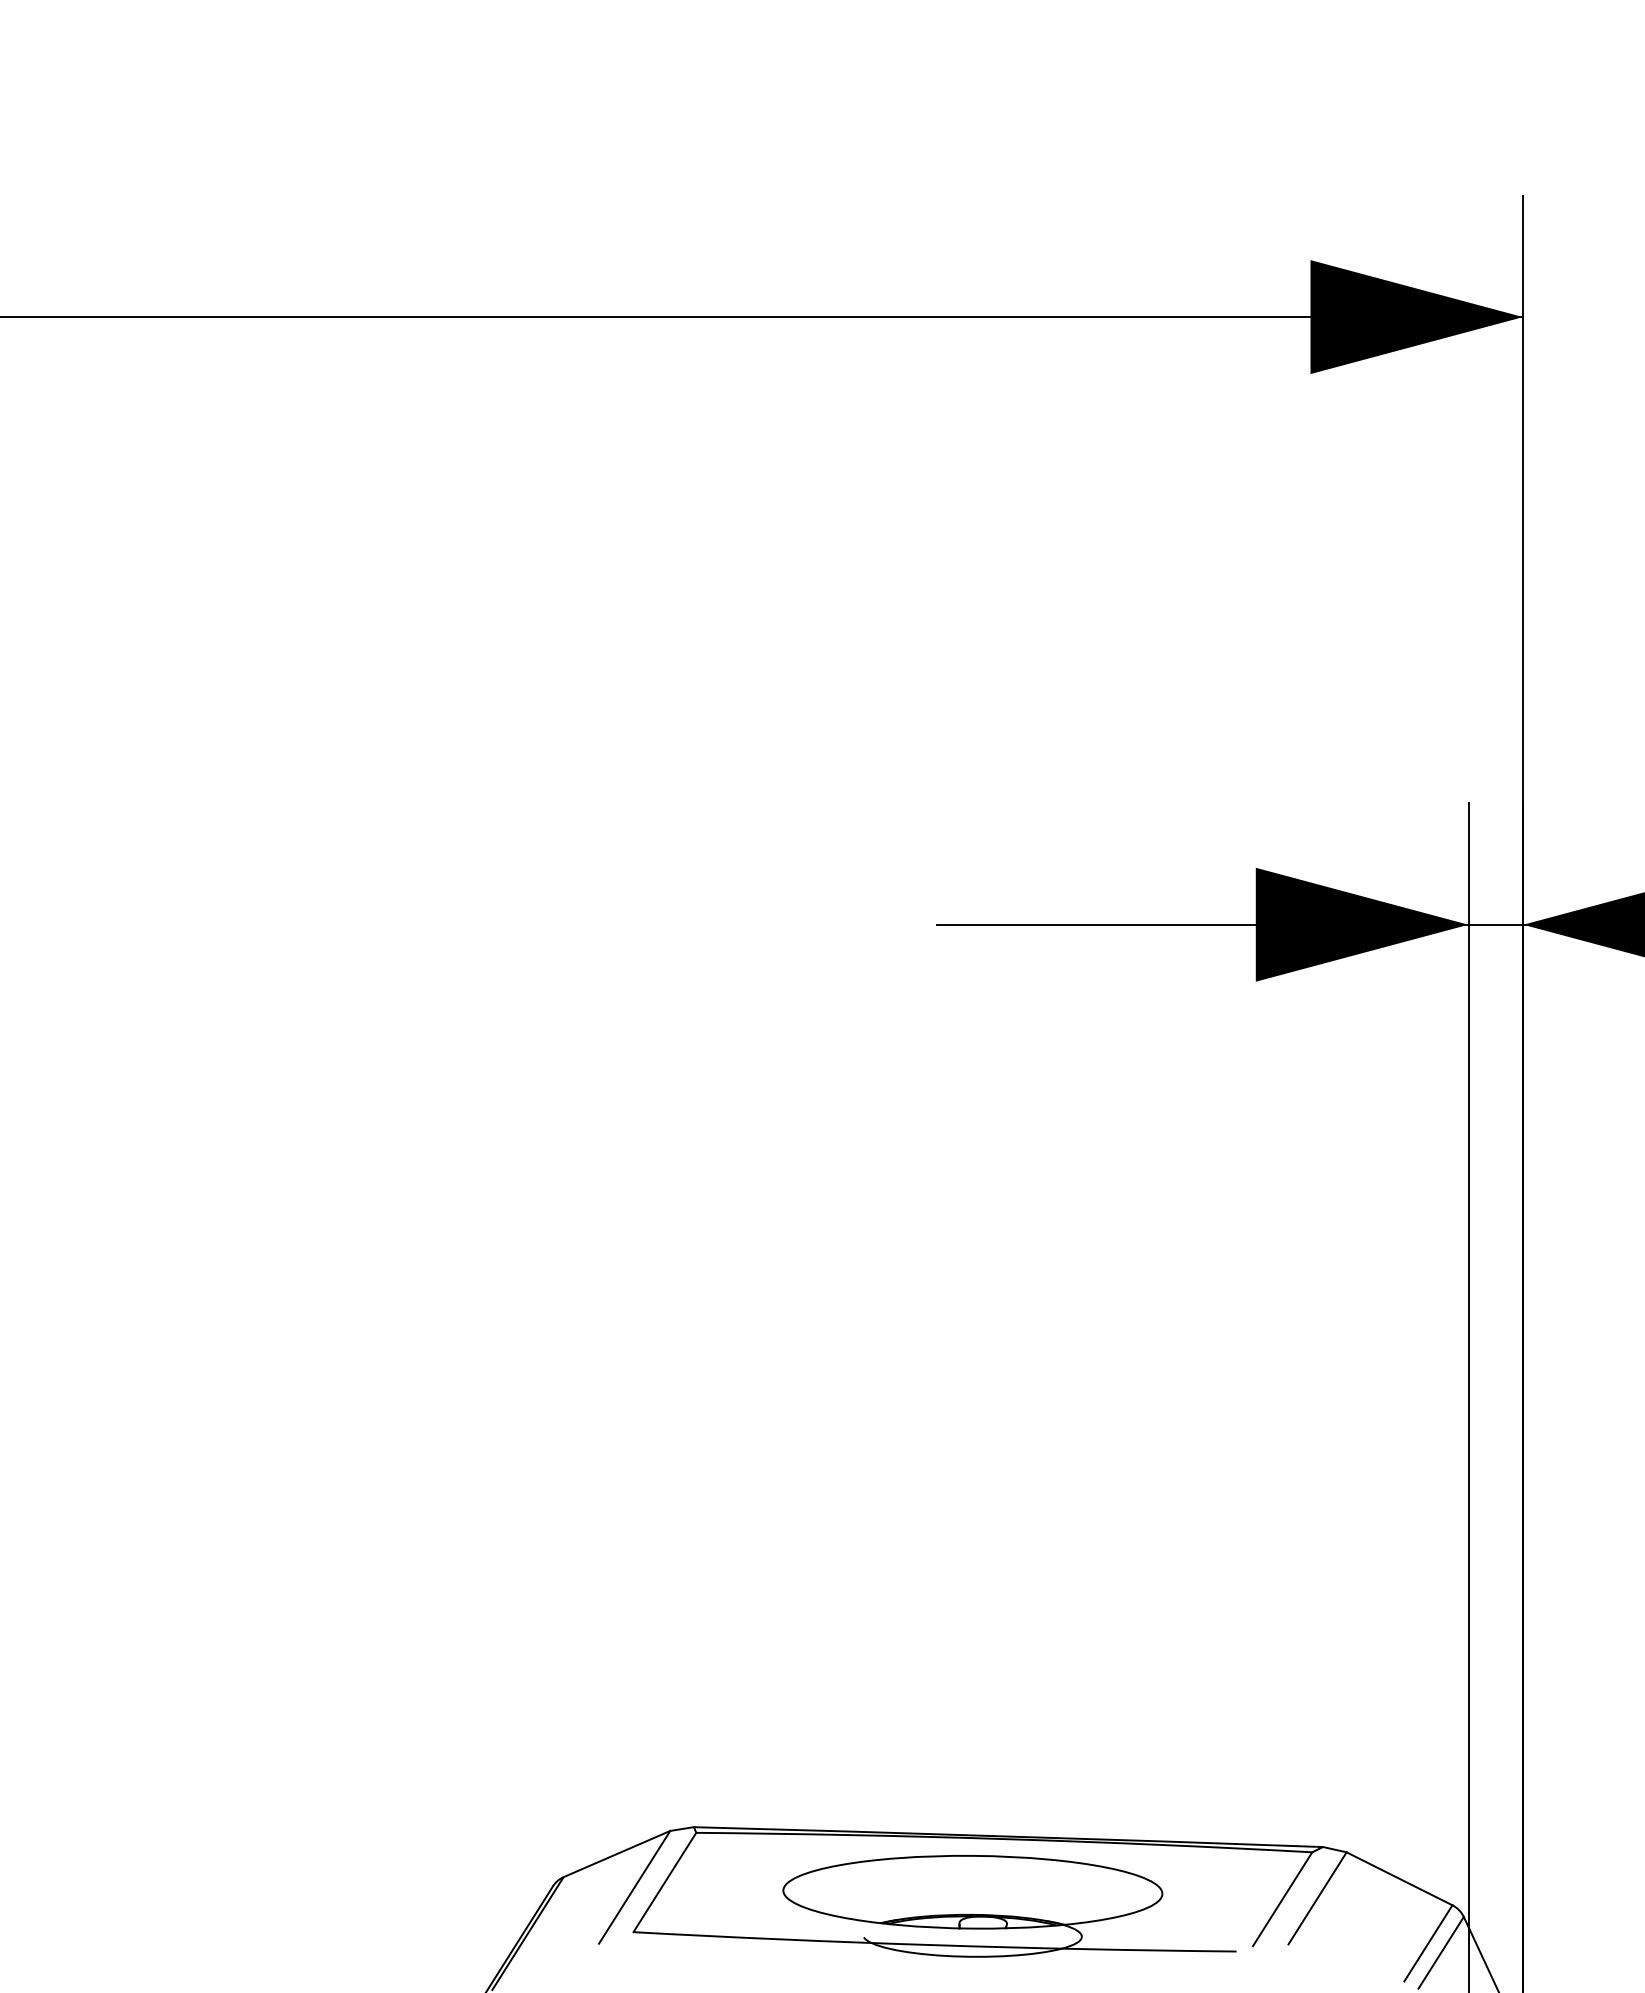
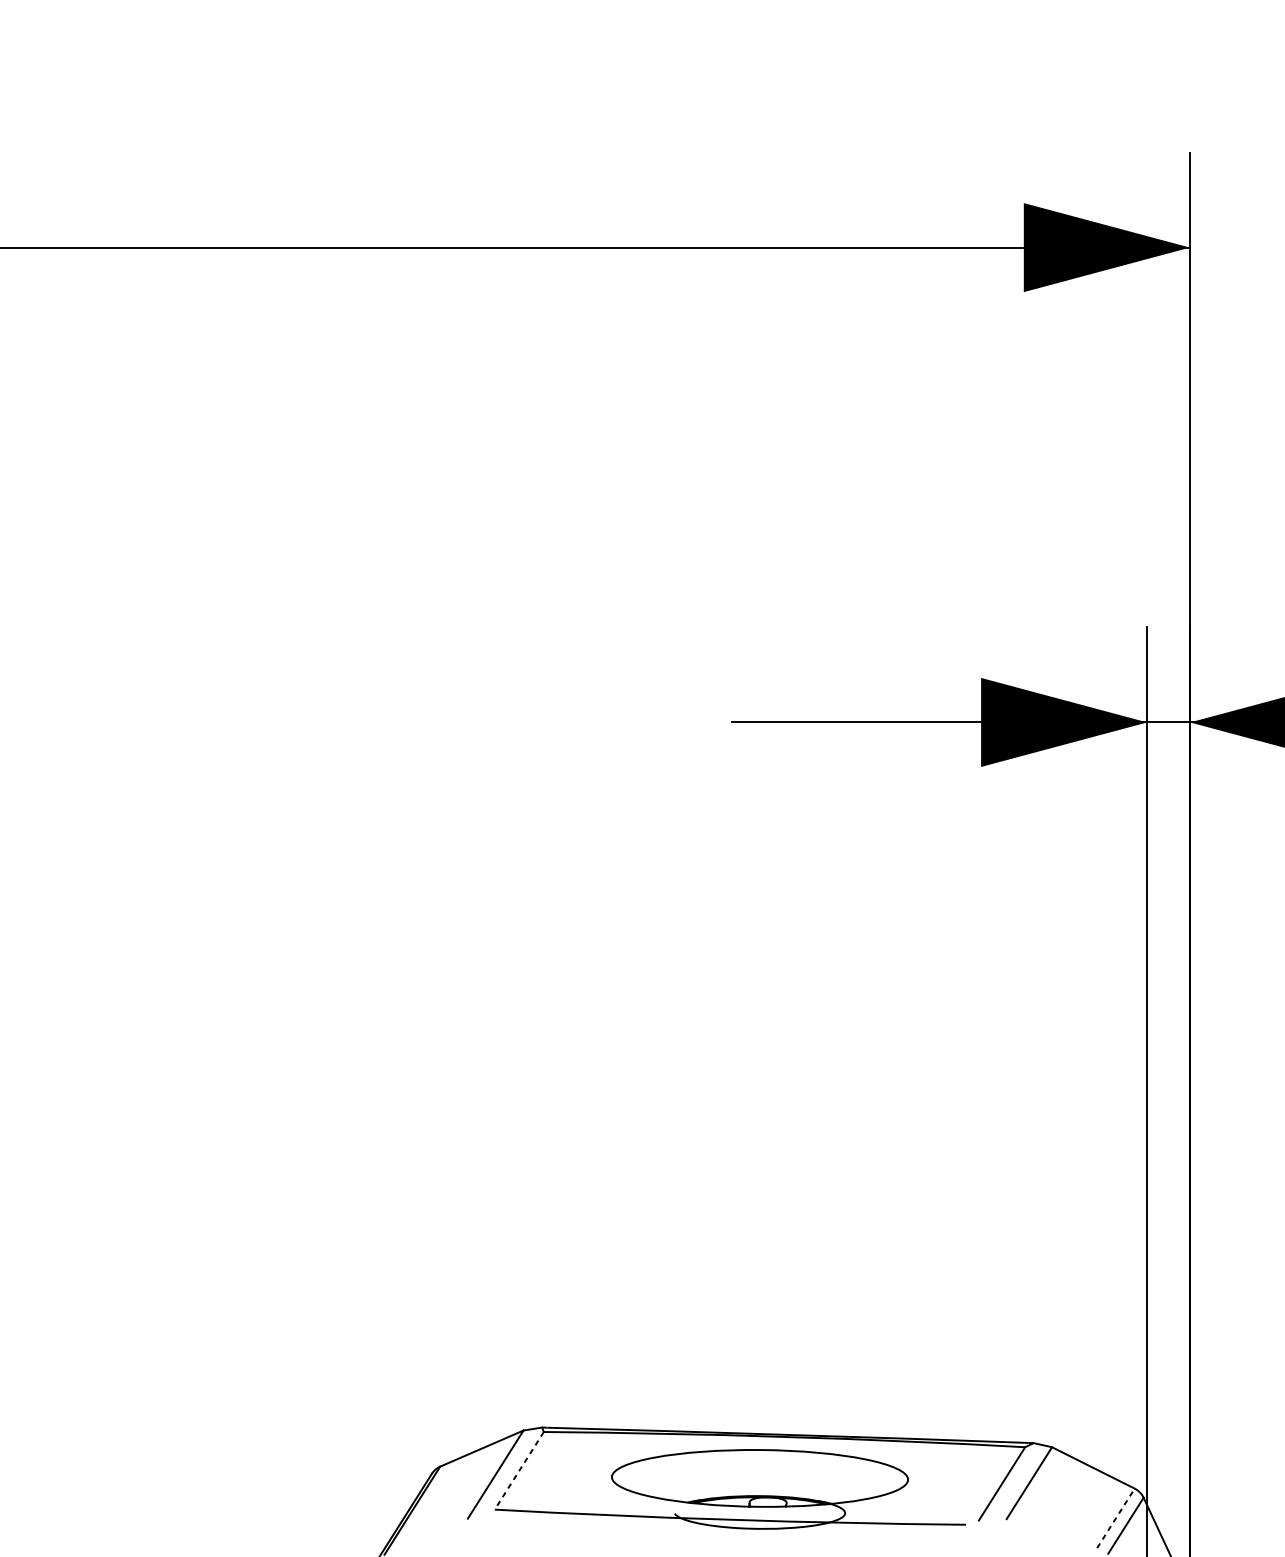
line: (664, 1882) -> (519, 1470), solid -> dashed
line: (1428, 1942) -> (1116, 1517), solid -> dashed

